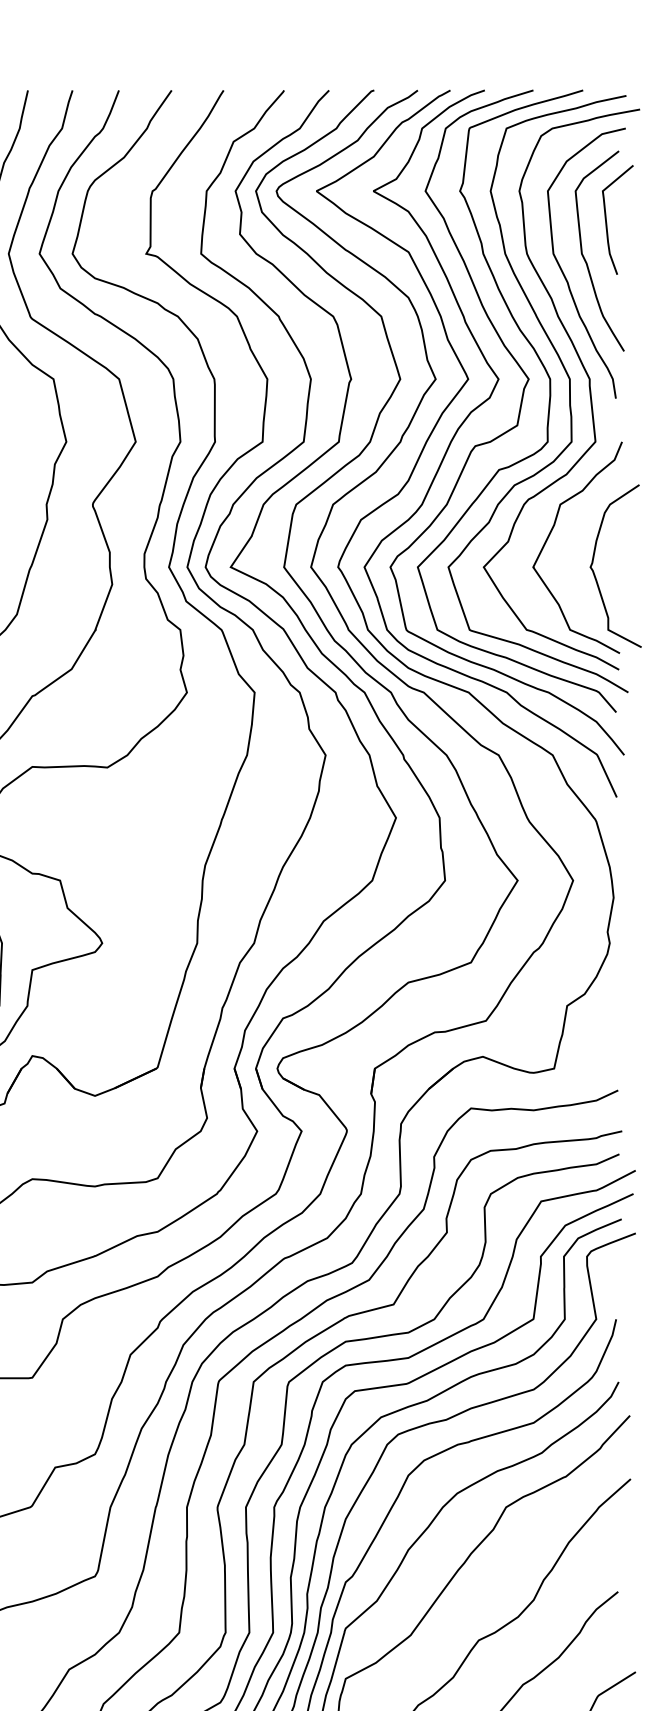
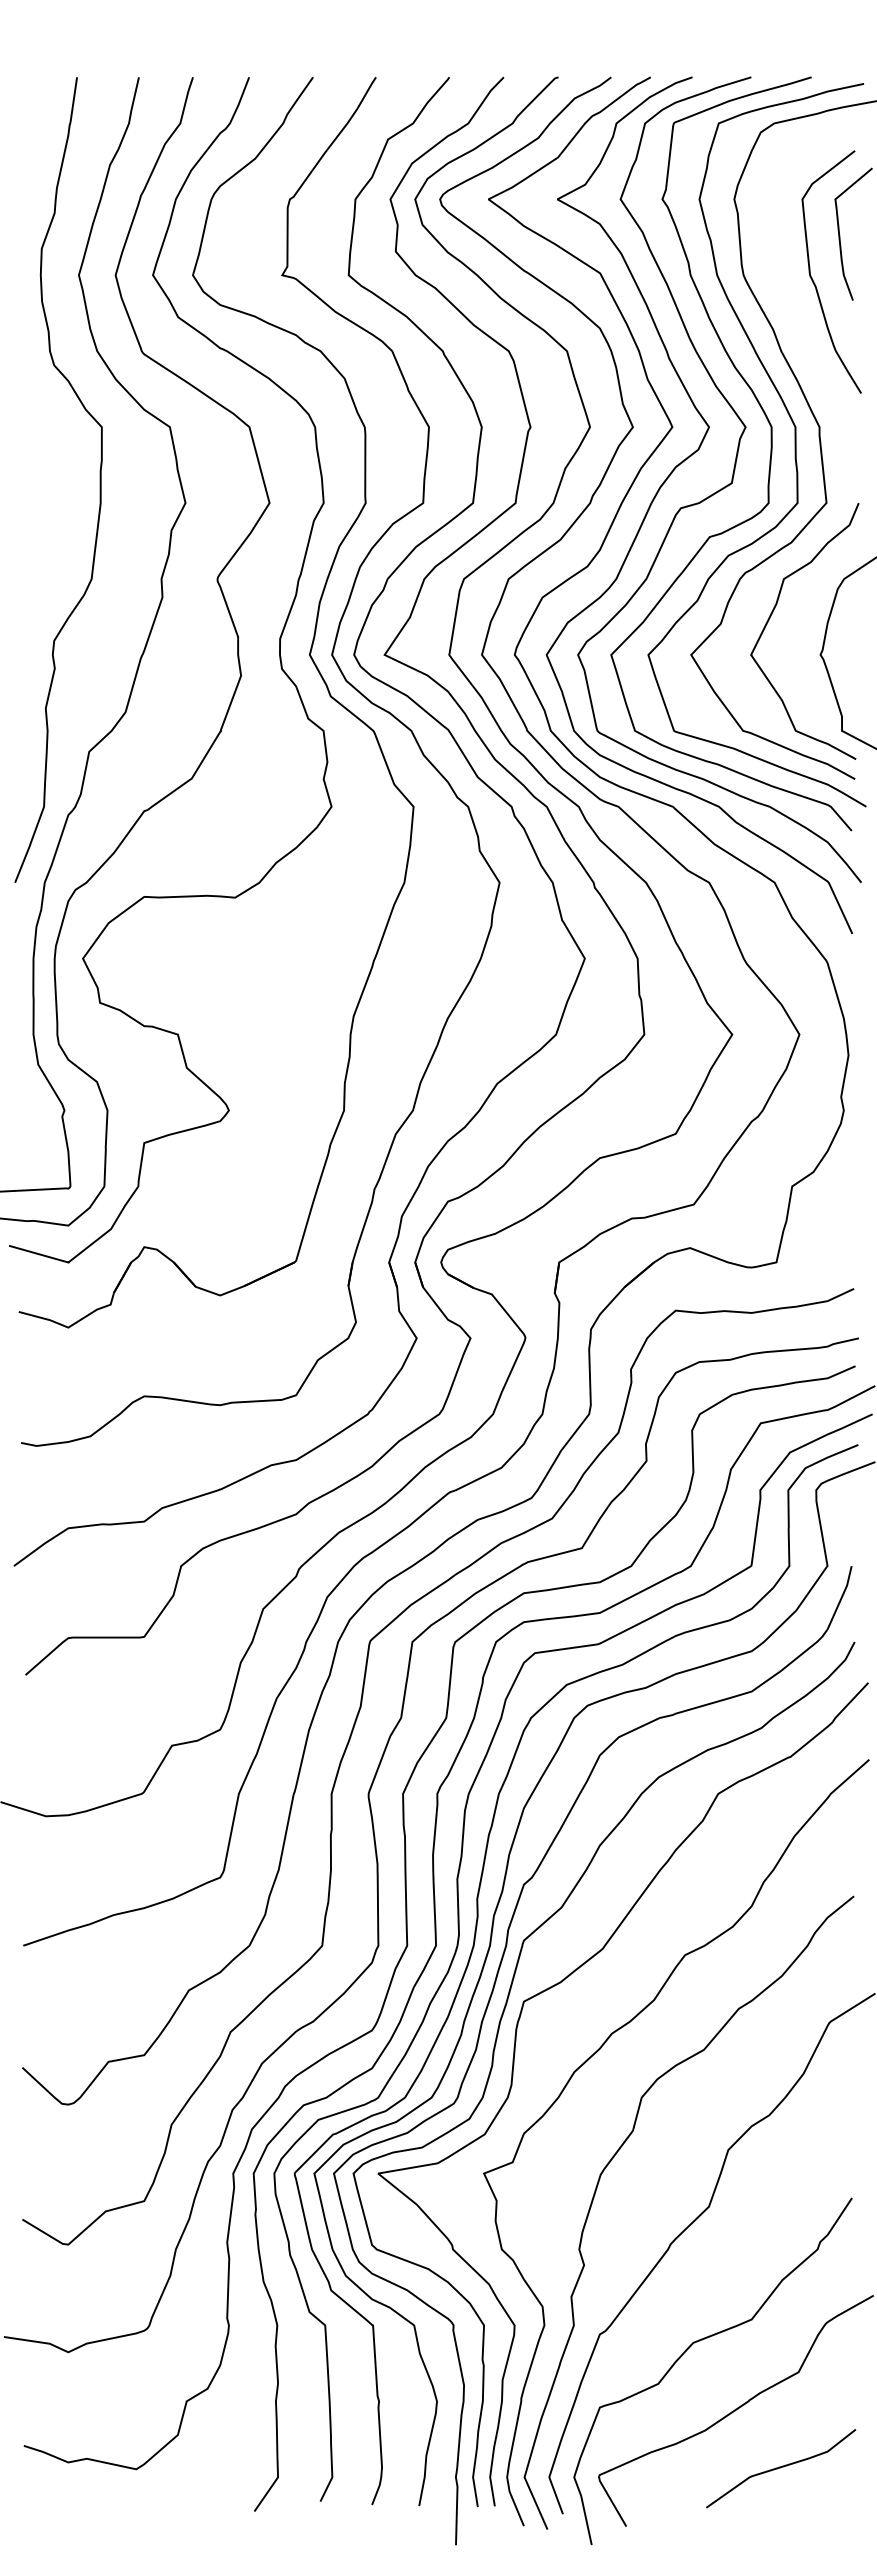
curve: (564, 274) -> (789, 300), removed

